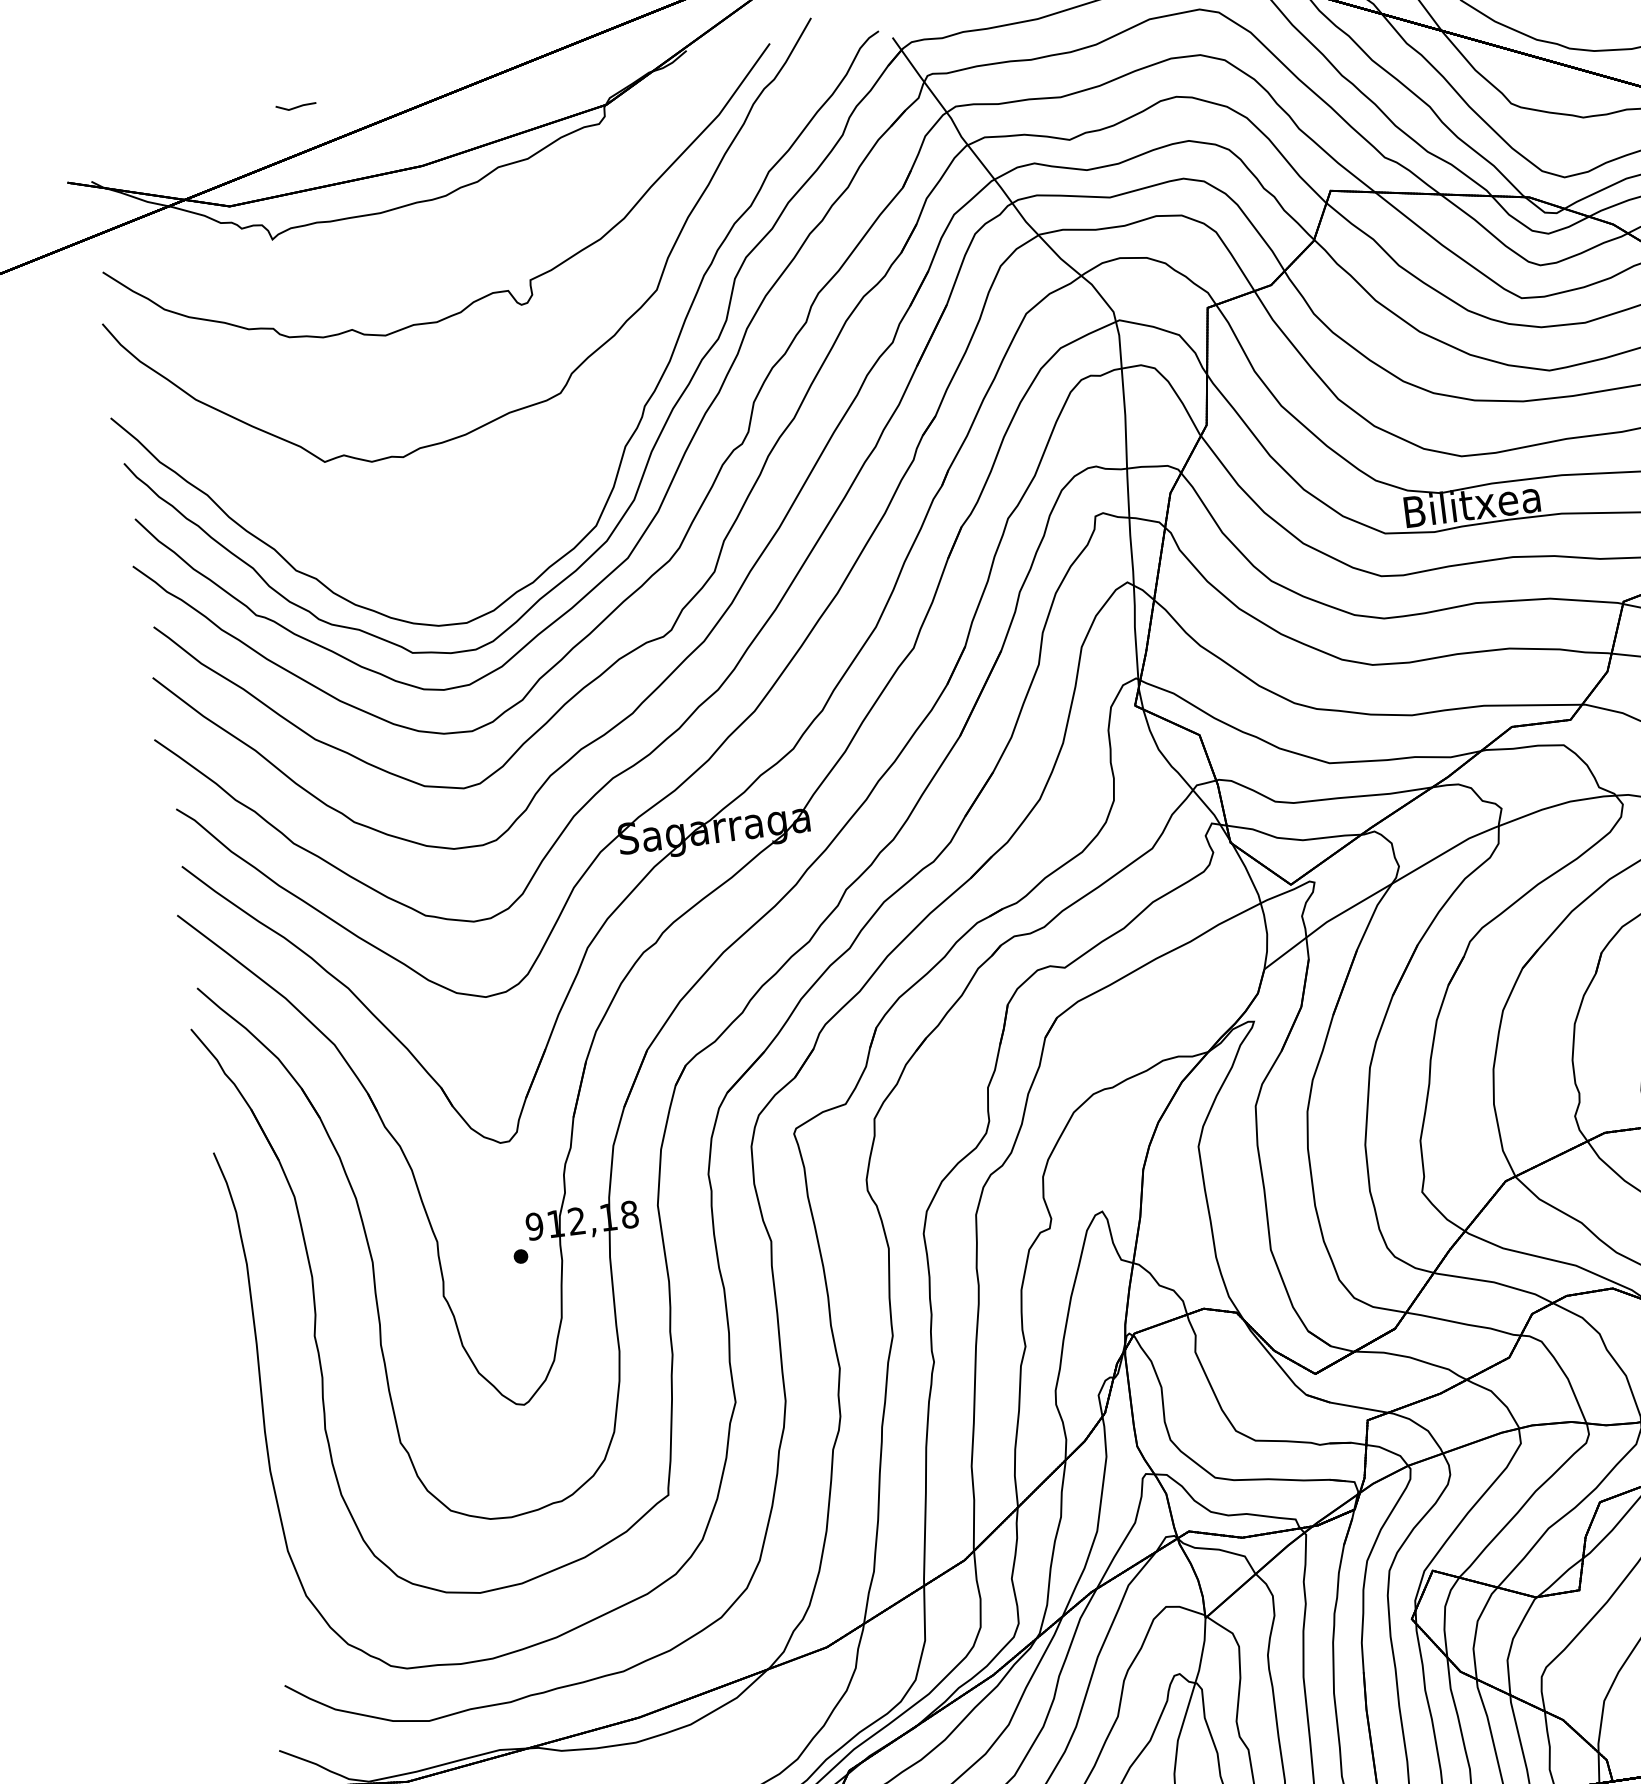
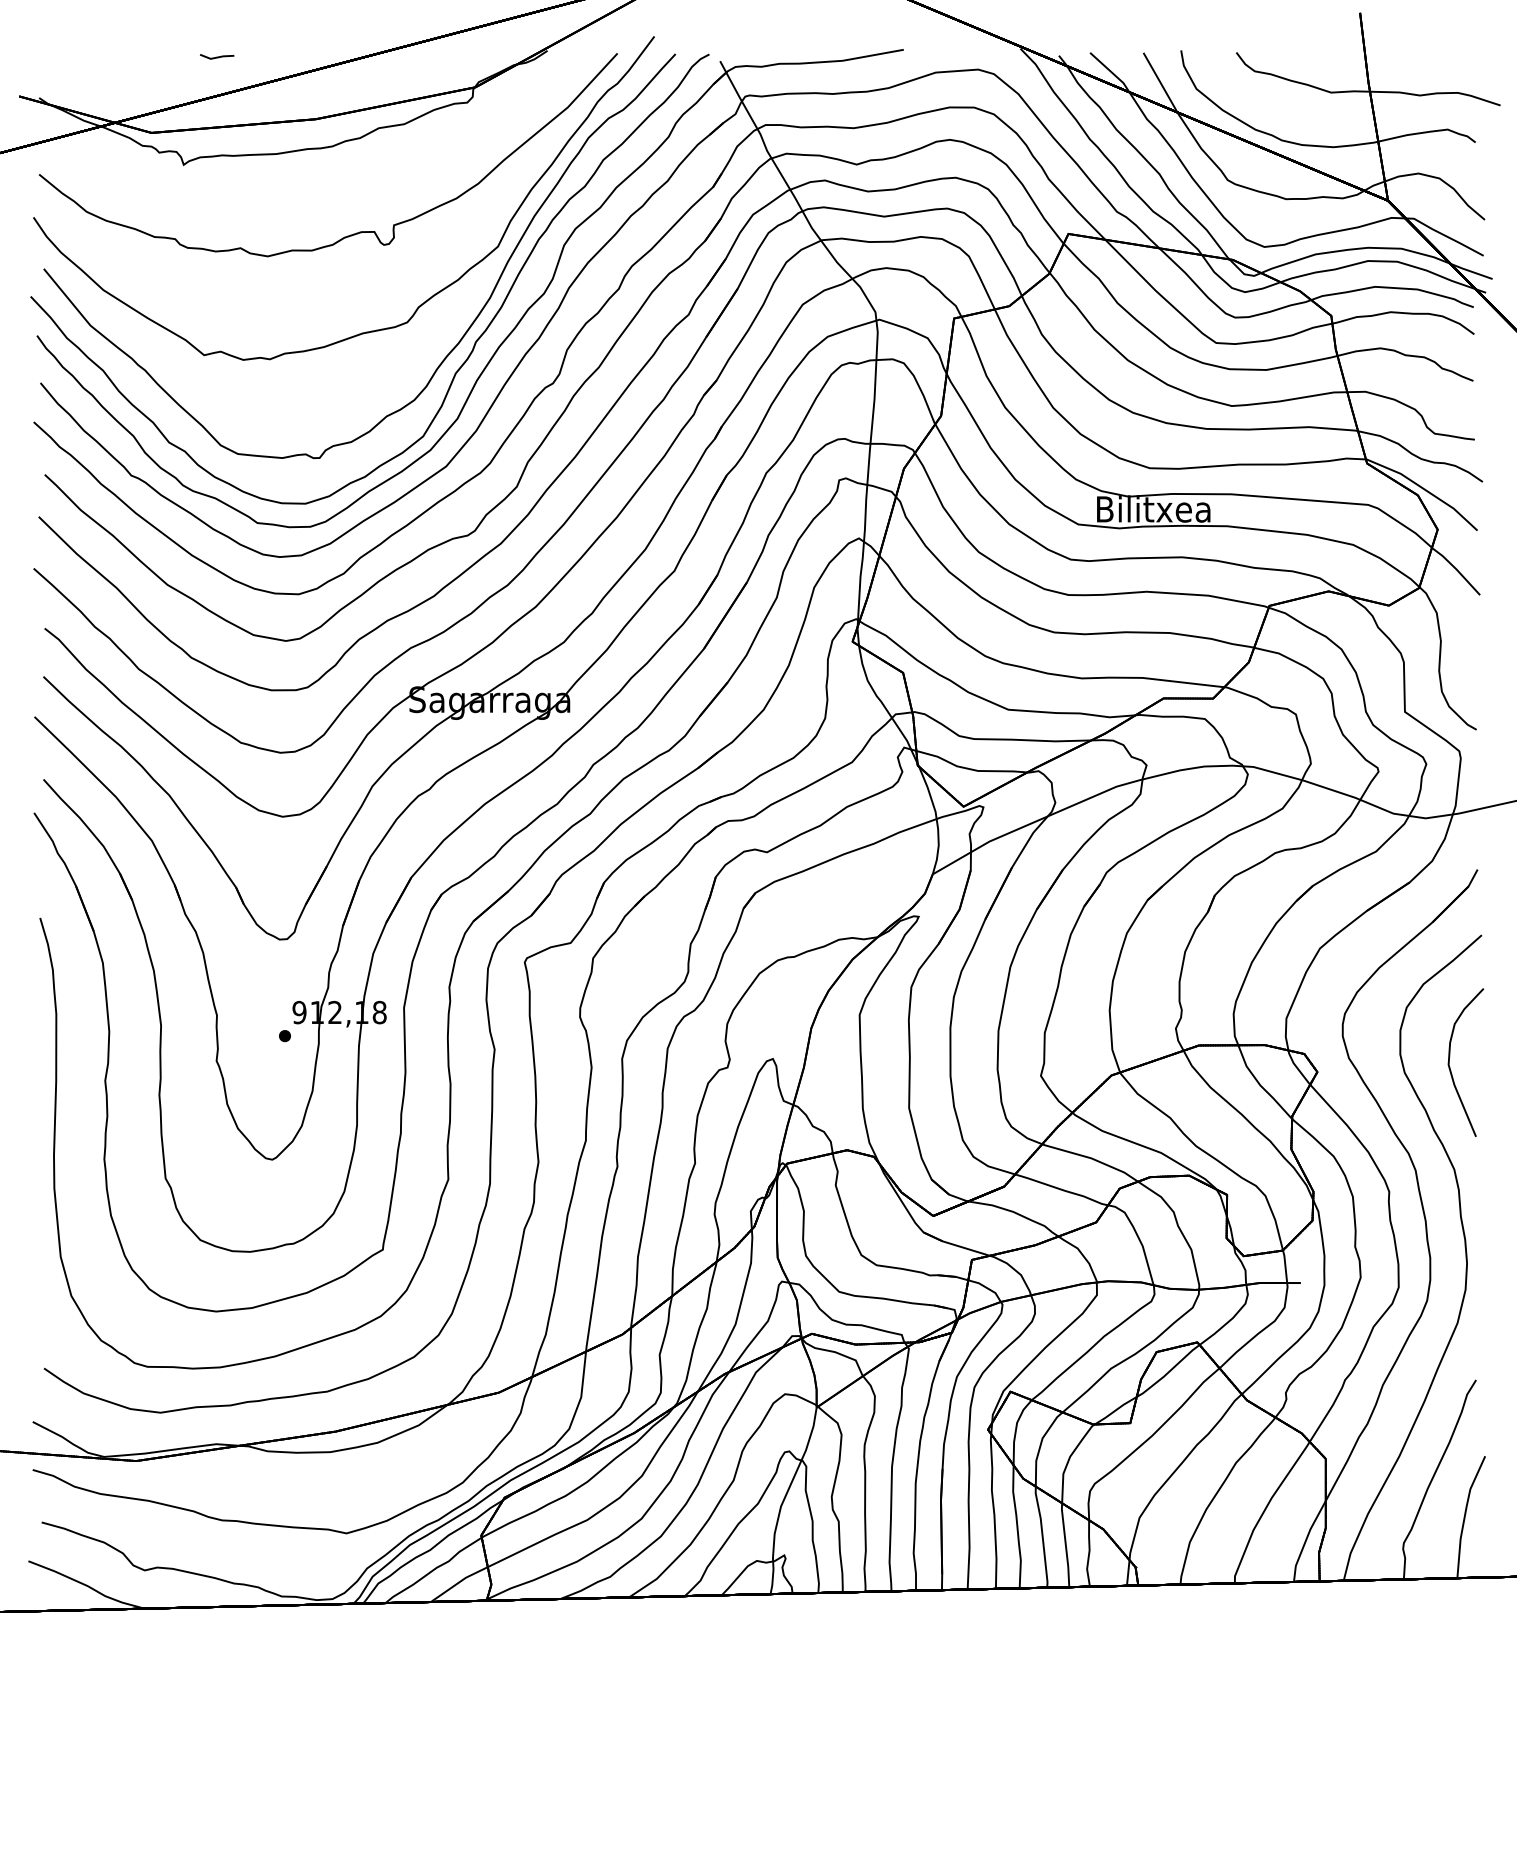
part: (630, 395) -> (465, 331), added

